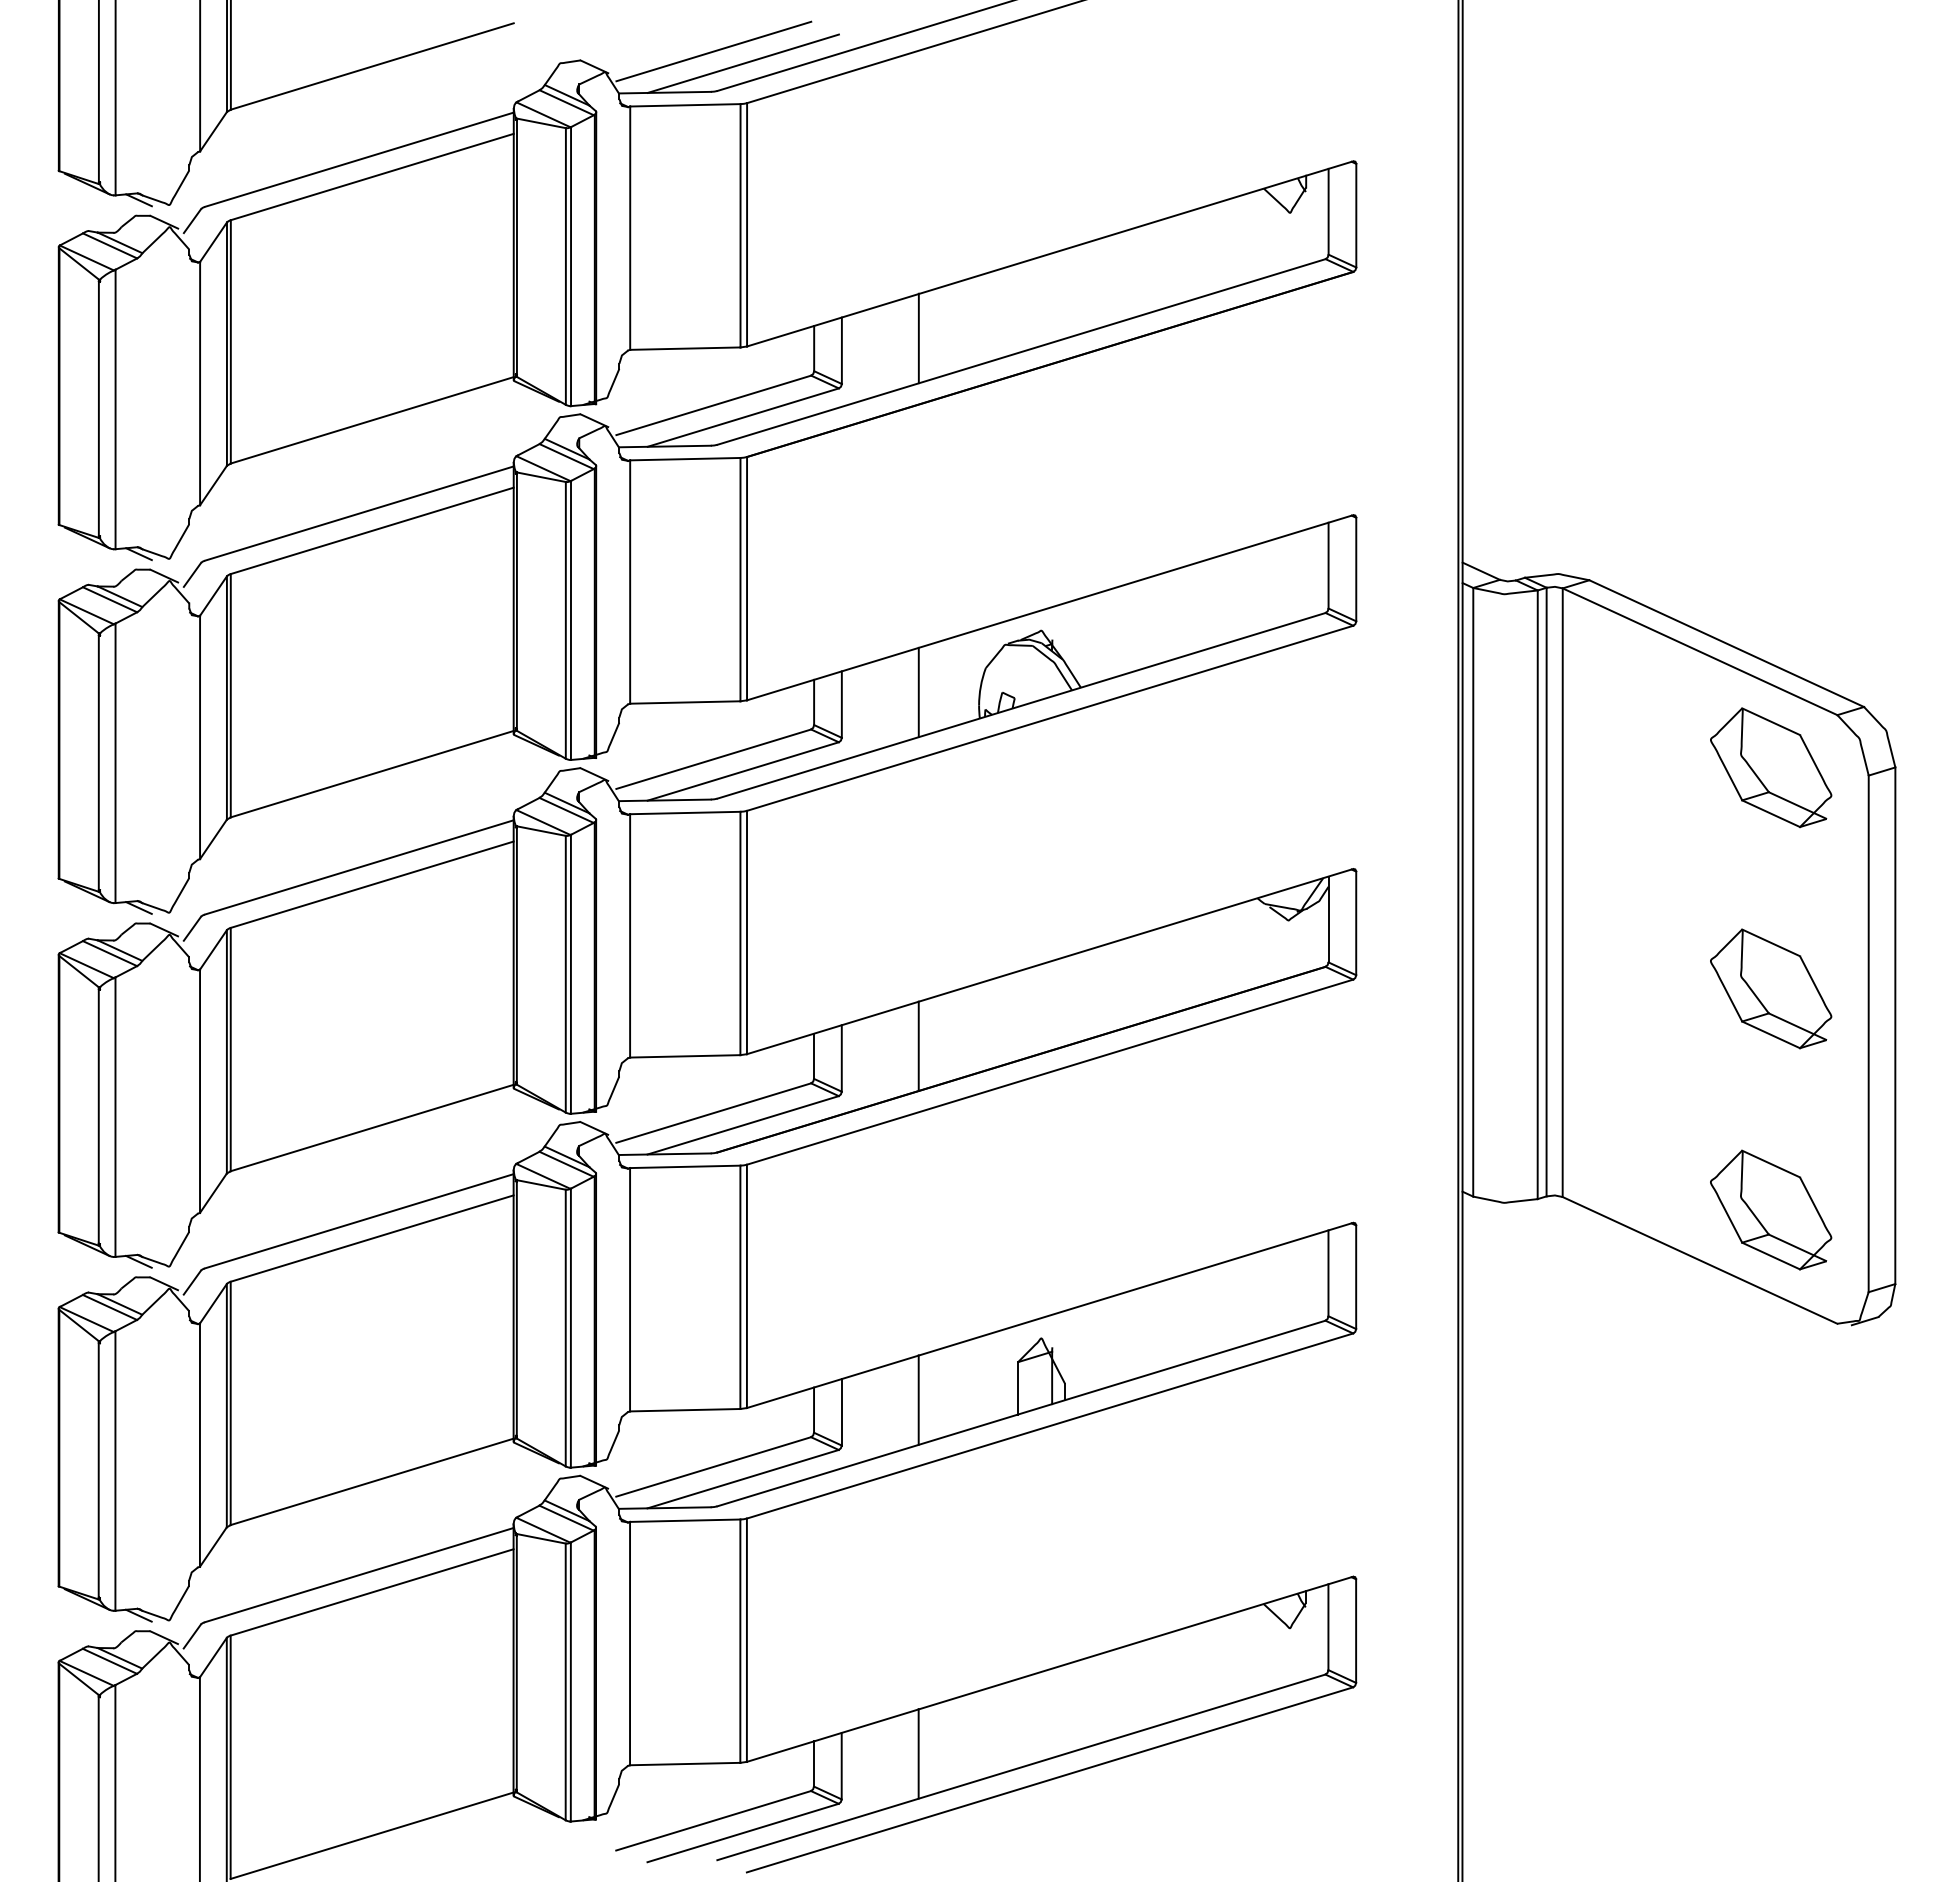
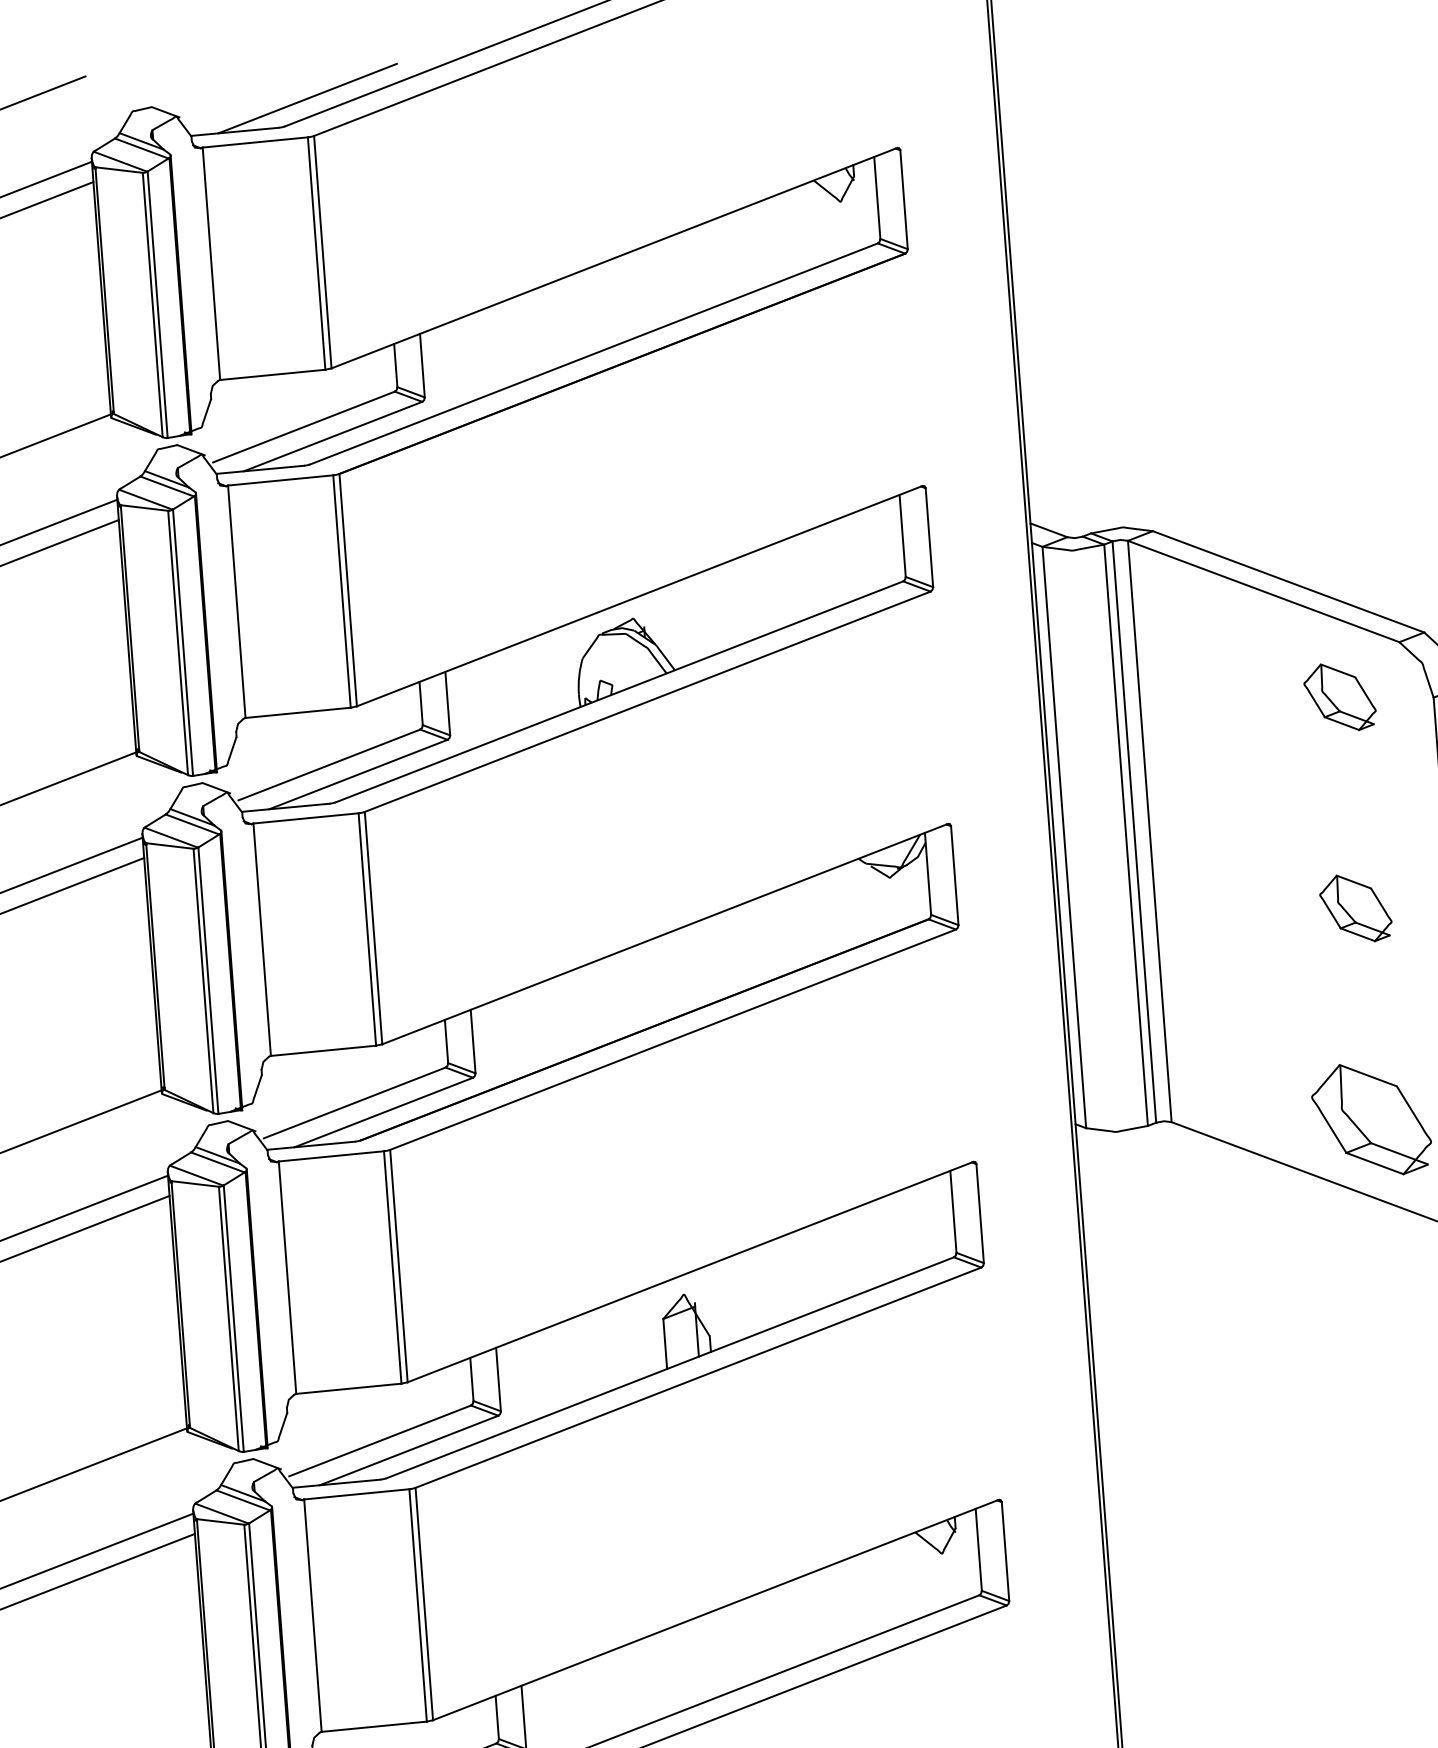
line: (713, 51) -> (278, 89), removed
line: (918, 338) -> (494, 348), removed
line: (918, 691) -> (520, 685), removed
part: (1771, 767) -> (1340, 696), size x0.6
part: (1771, 988) -> (1356, 908), size x0.6
line: (918, 1046) -> (545, 1024), removed
line: (918, 1399) -> (570, 1361), removed
line: (918, 1753) -> (596, 1699), removed

